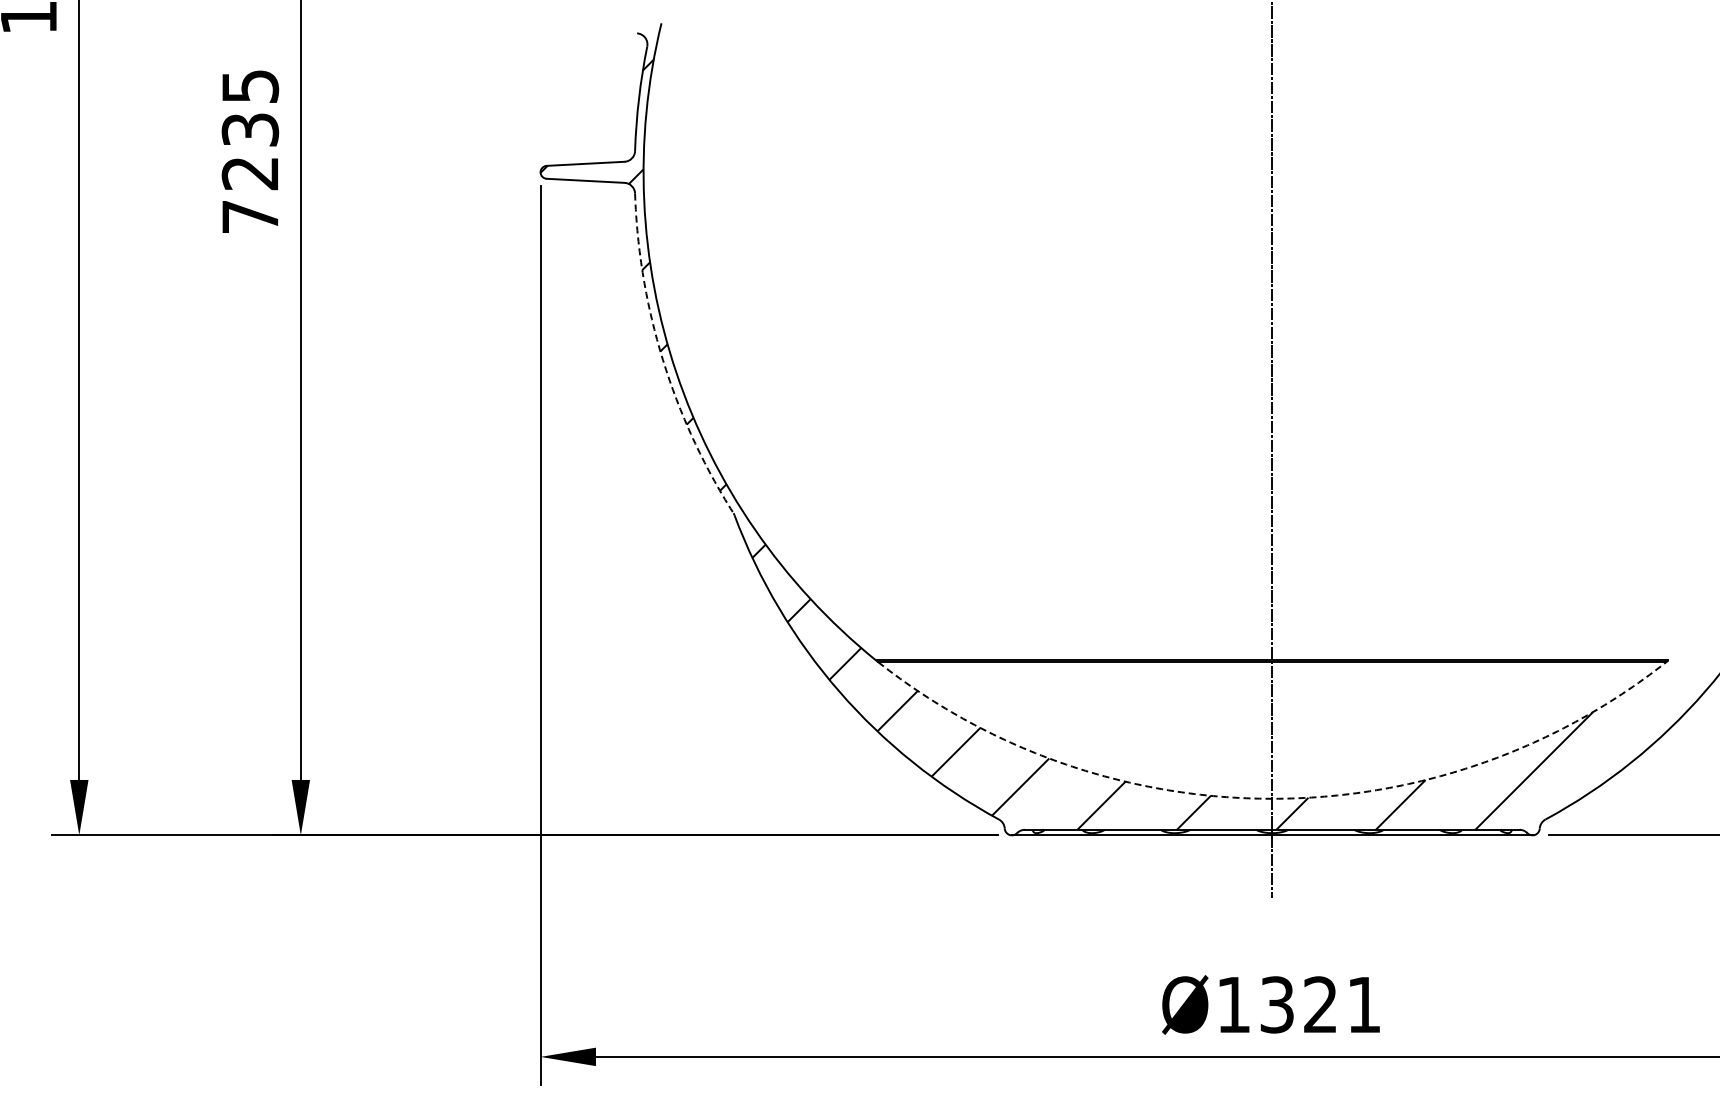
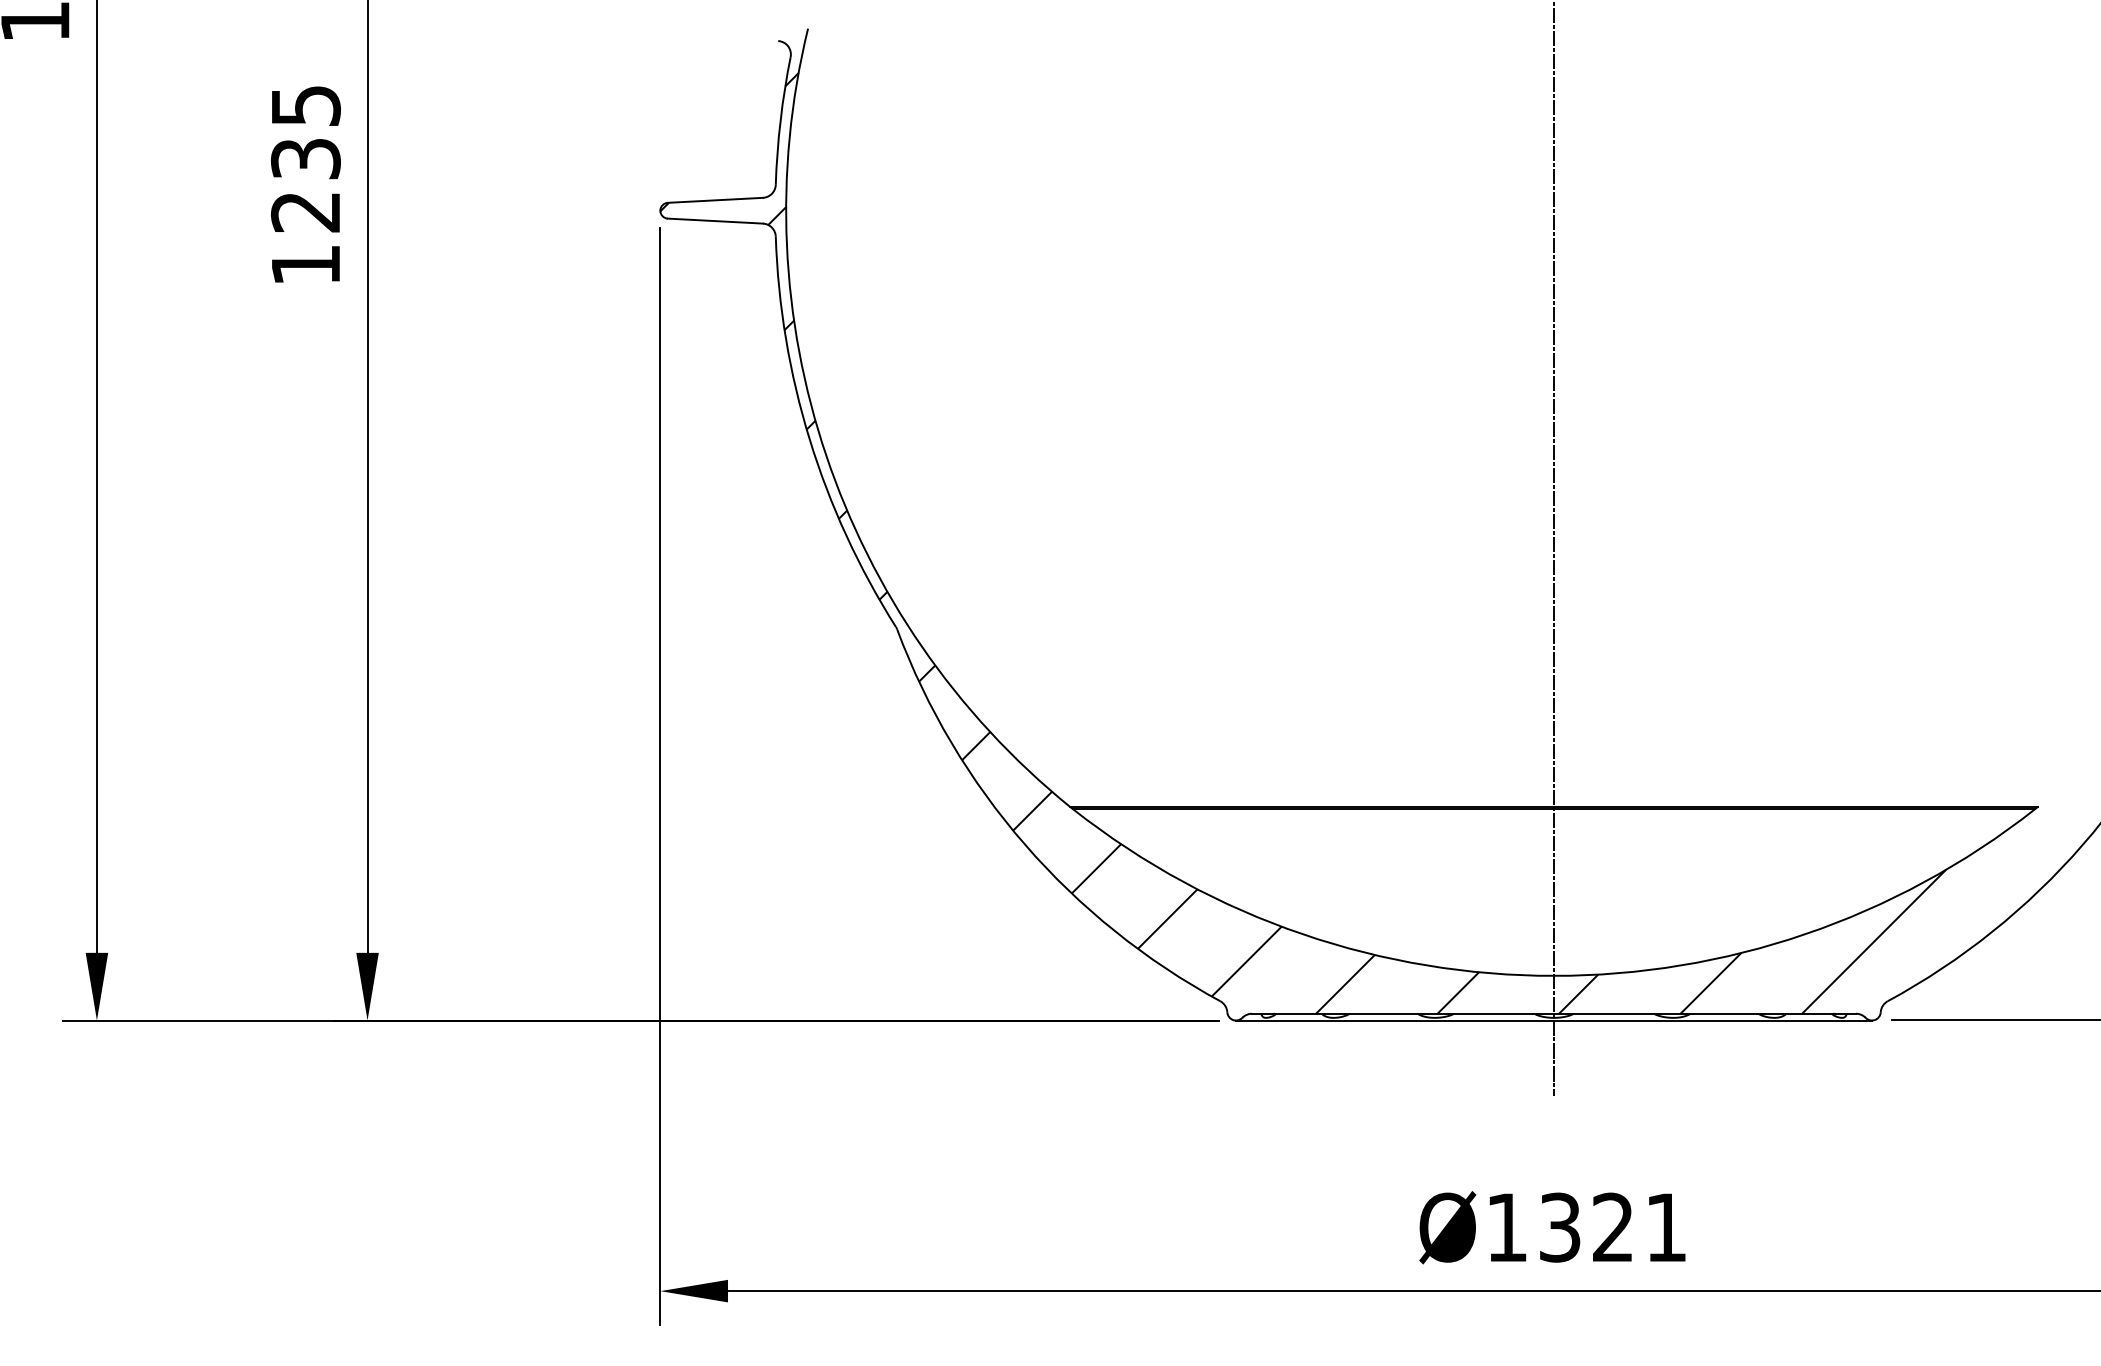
text: (249, 216) -> (304, 264), 7235 -> 1235
arc: (662, 359) -> (809, 439), dashed -> solid
arc: (1272, 798) -> (1554, 975), dashed -> solid

